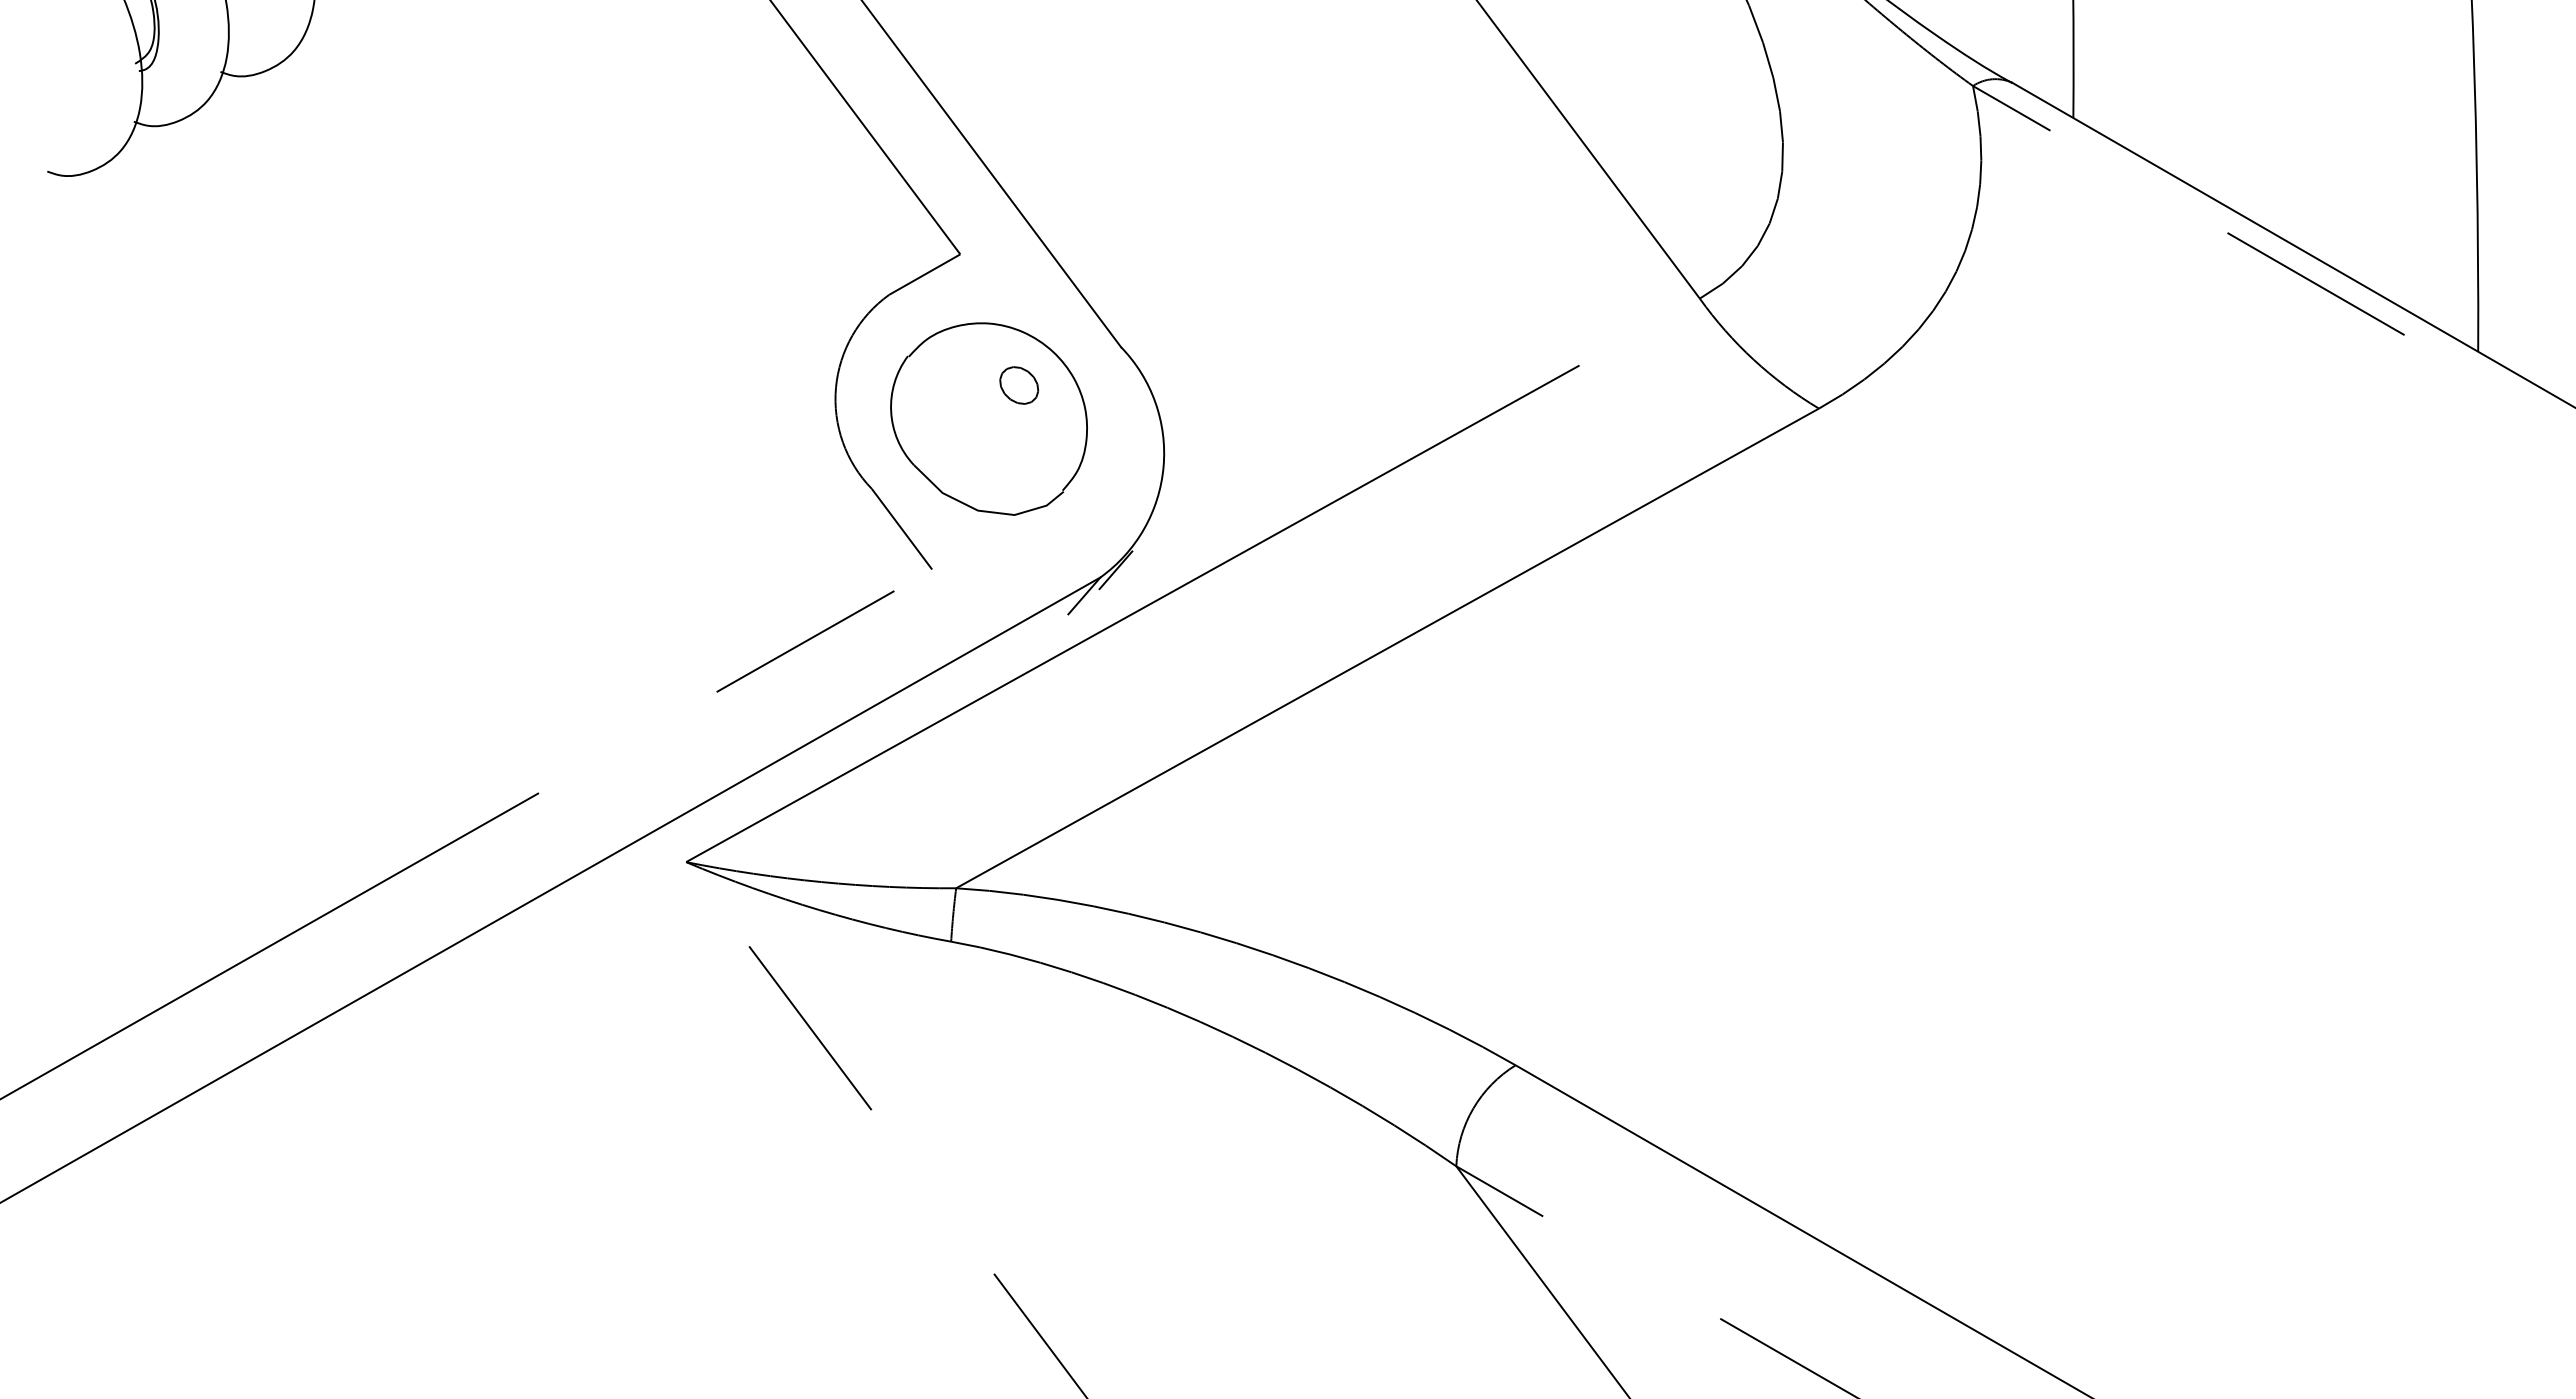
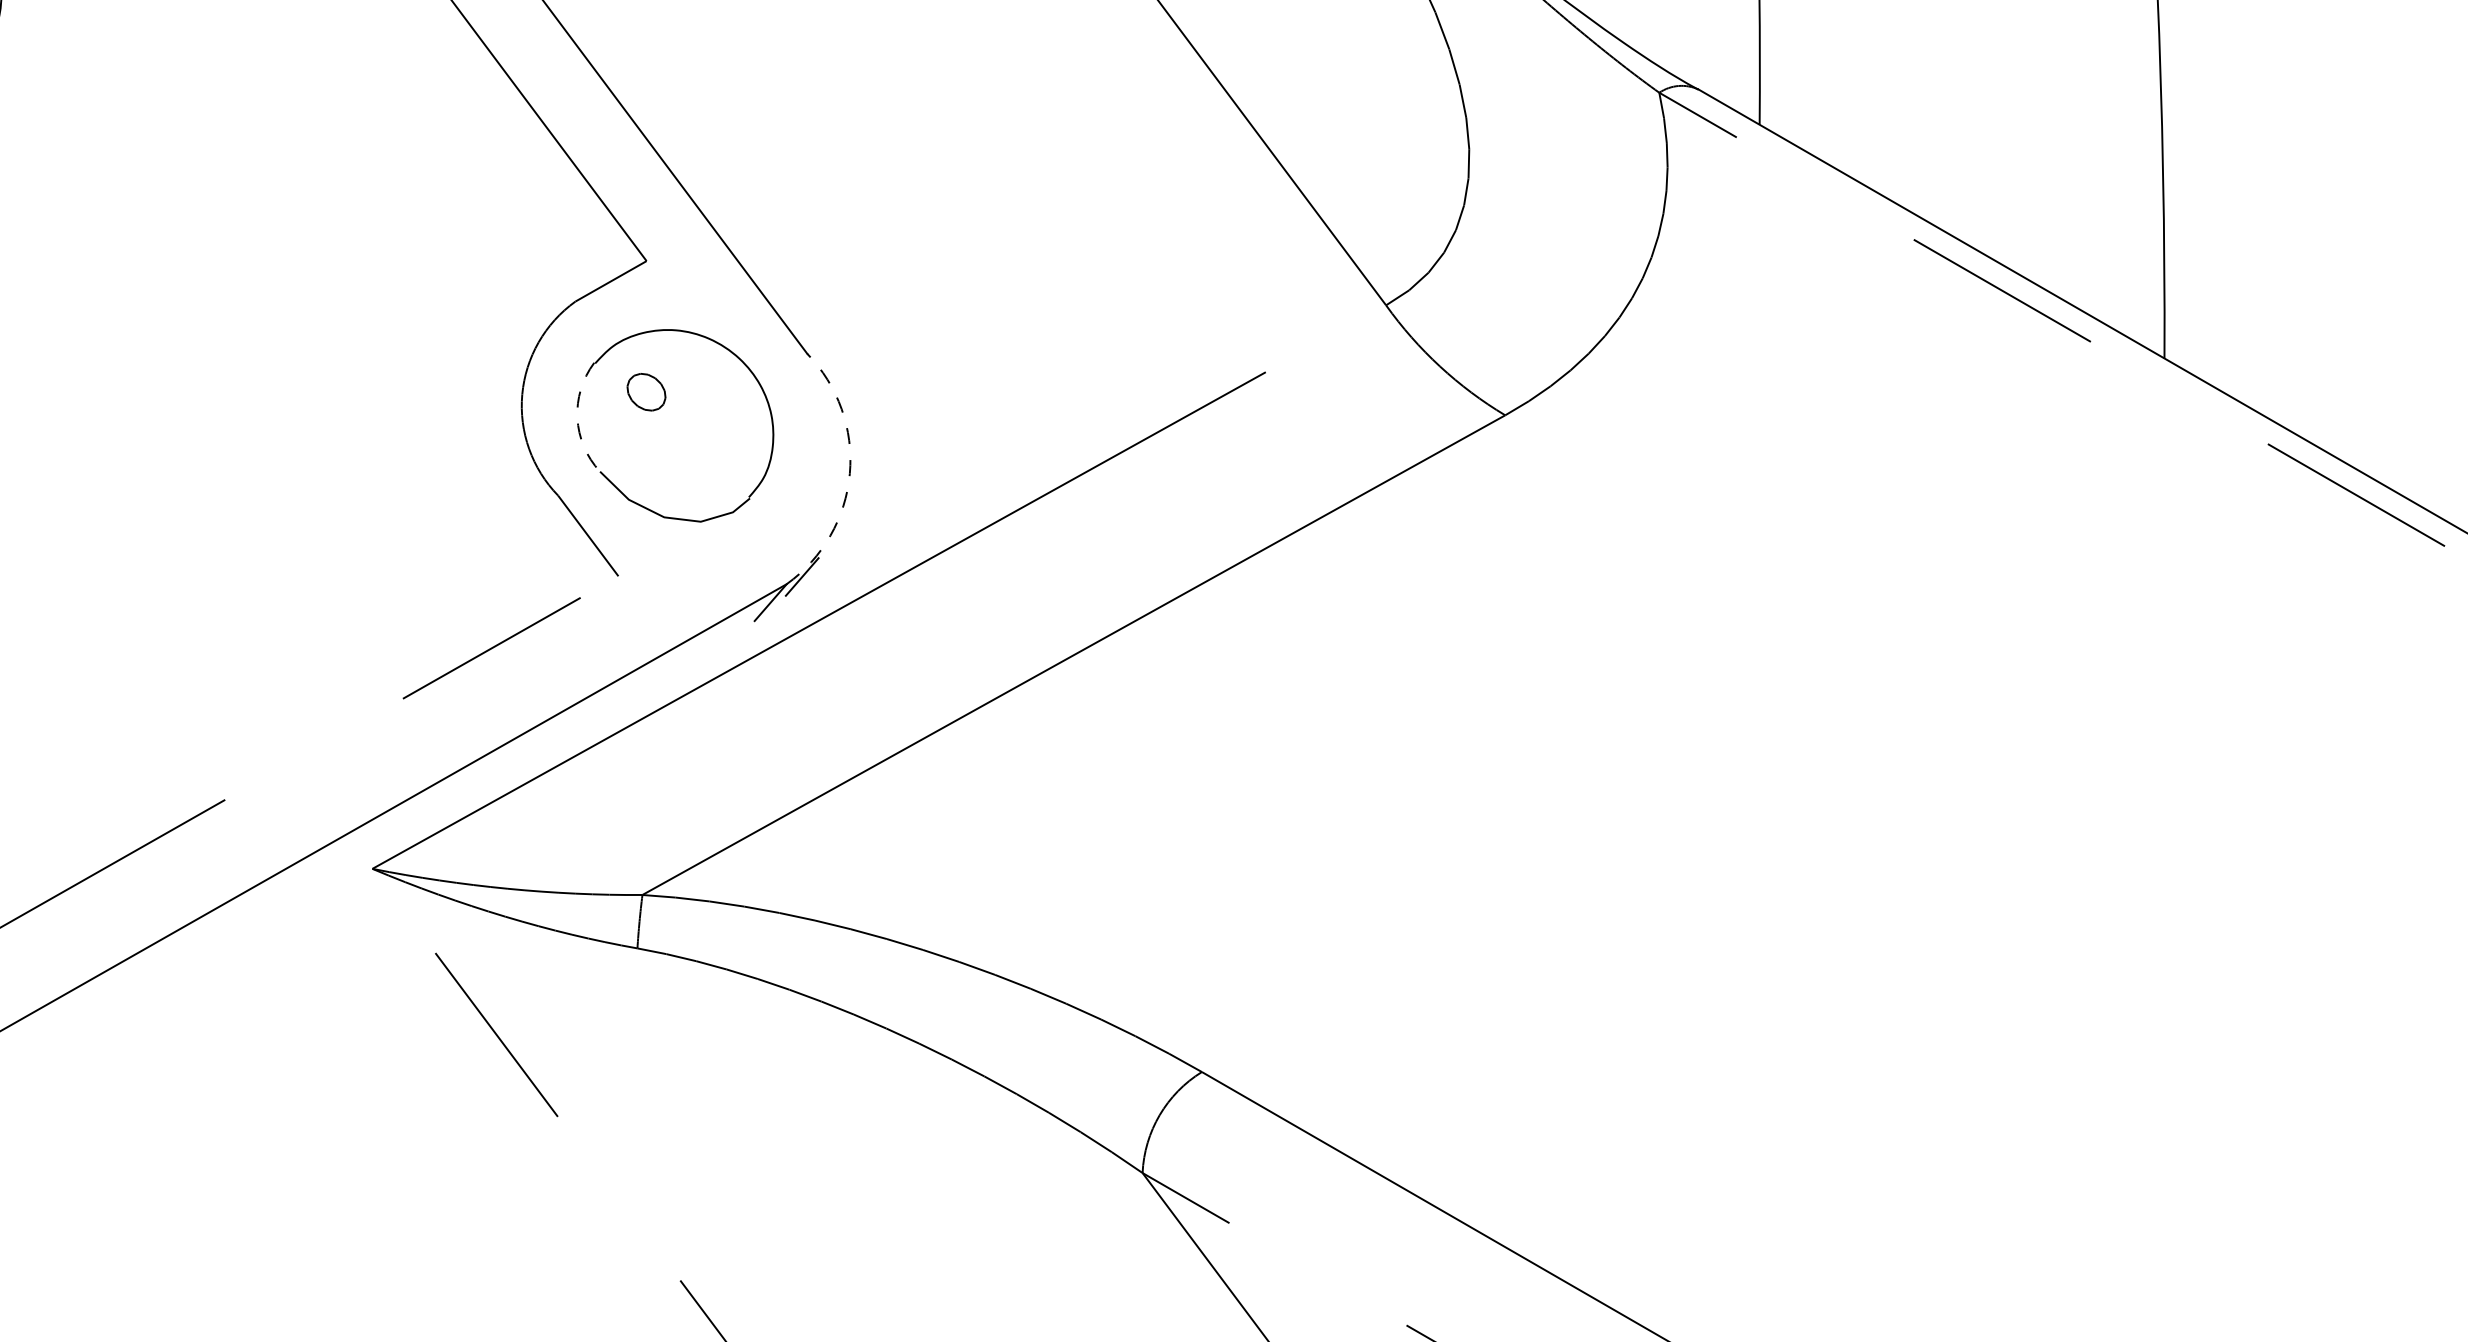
part: (1019, 385) -> (646, 392), moved
arc: (891, 411) -> (577, 418), solid -> dashed
arc: (1163, 467) -> (849, 474), solid -> dashed

